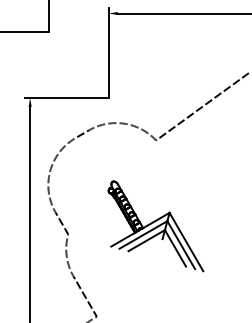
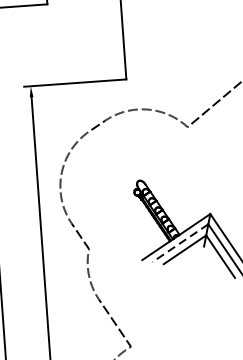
line: (143, 234) -> (180, 242), solid -> dashed

